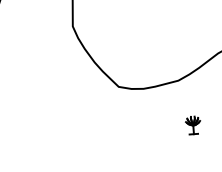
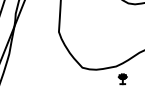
part: (192, 125) -> (122, 79), moved

